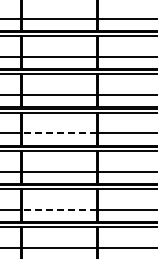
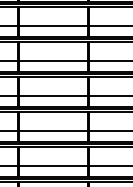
line: (59, 133) -> (53, 96), dashed -> solid
line: (59, 209) -> (53, 165), dashed -> solid

